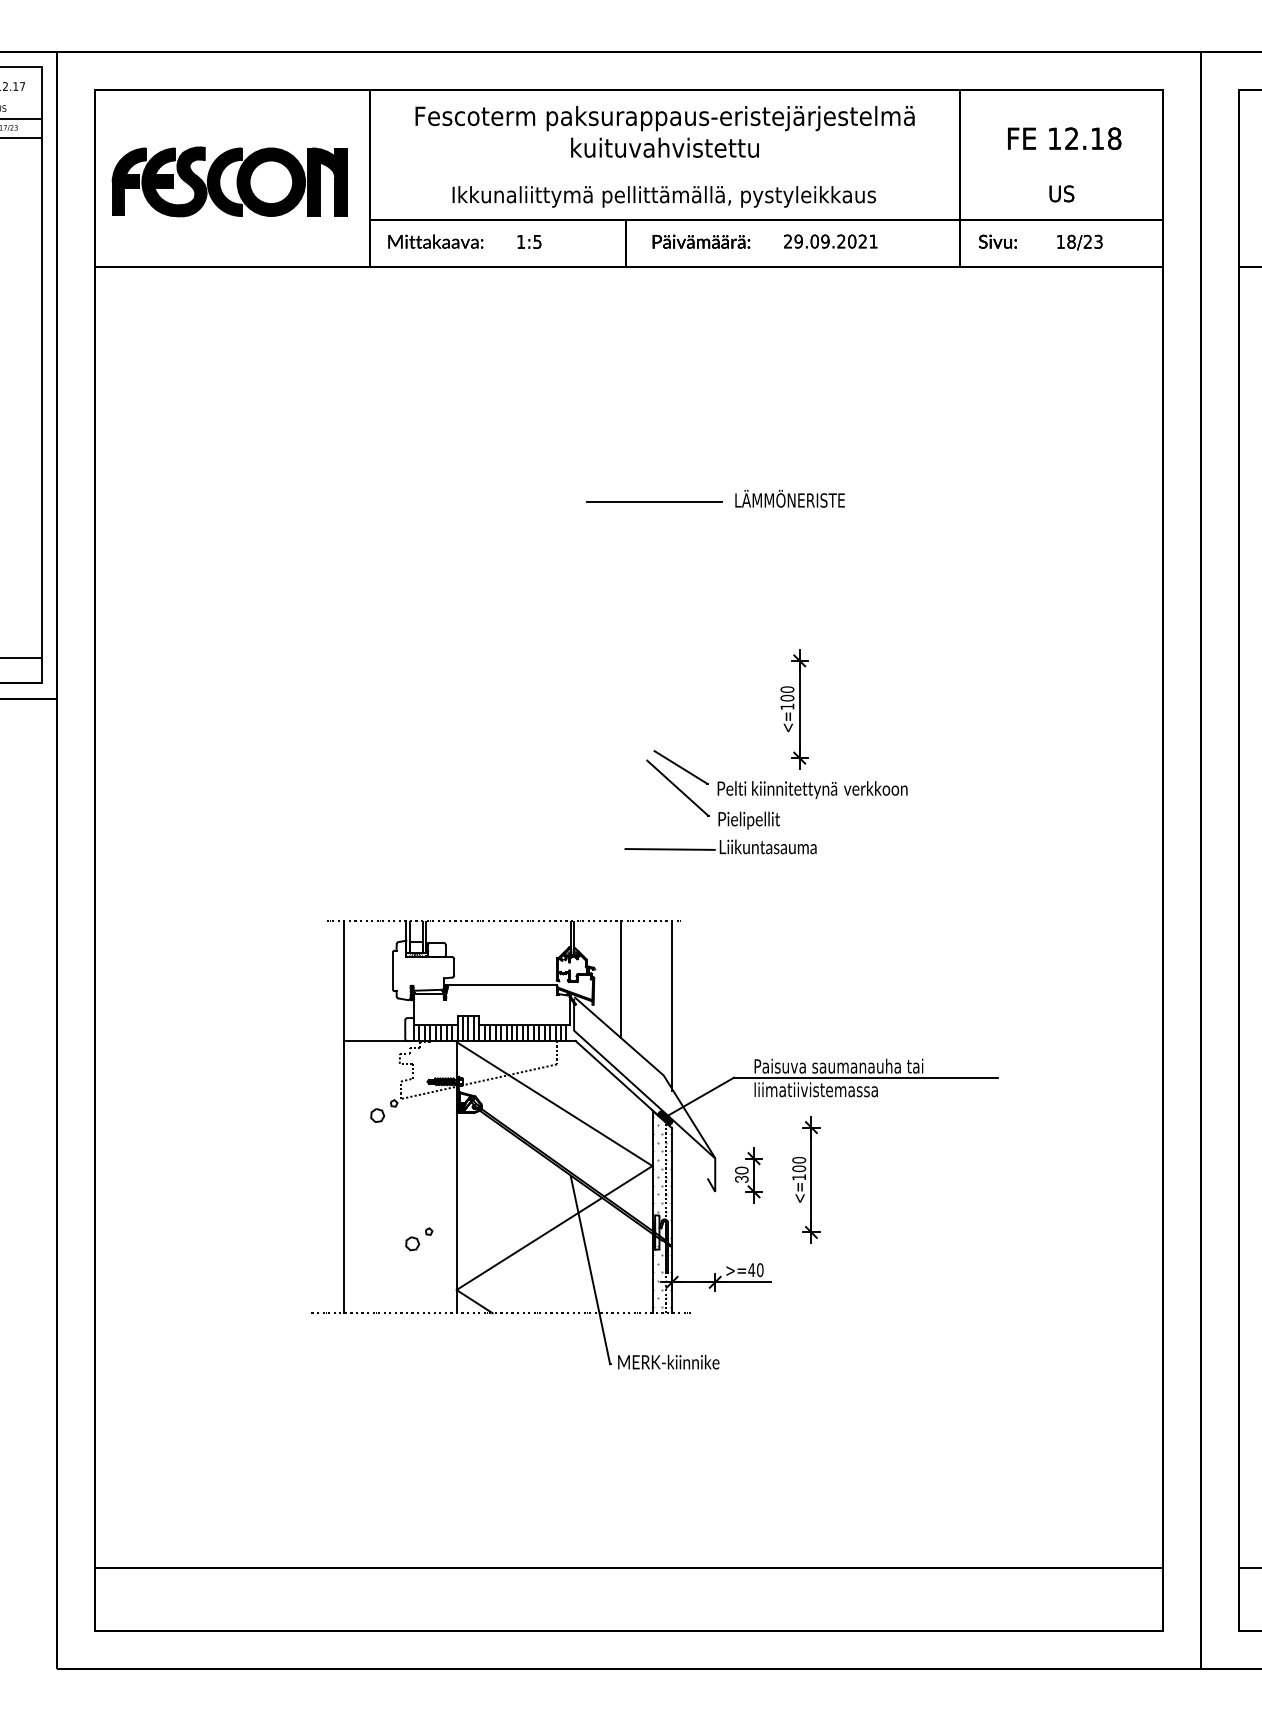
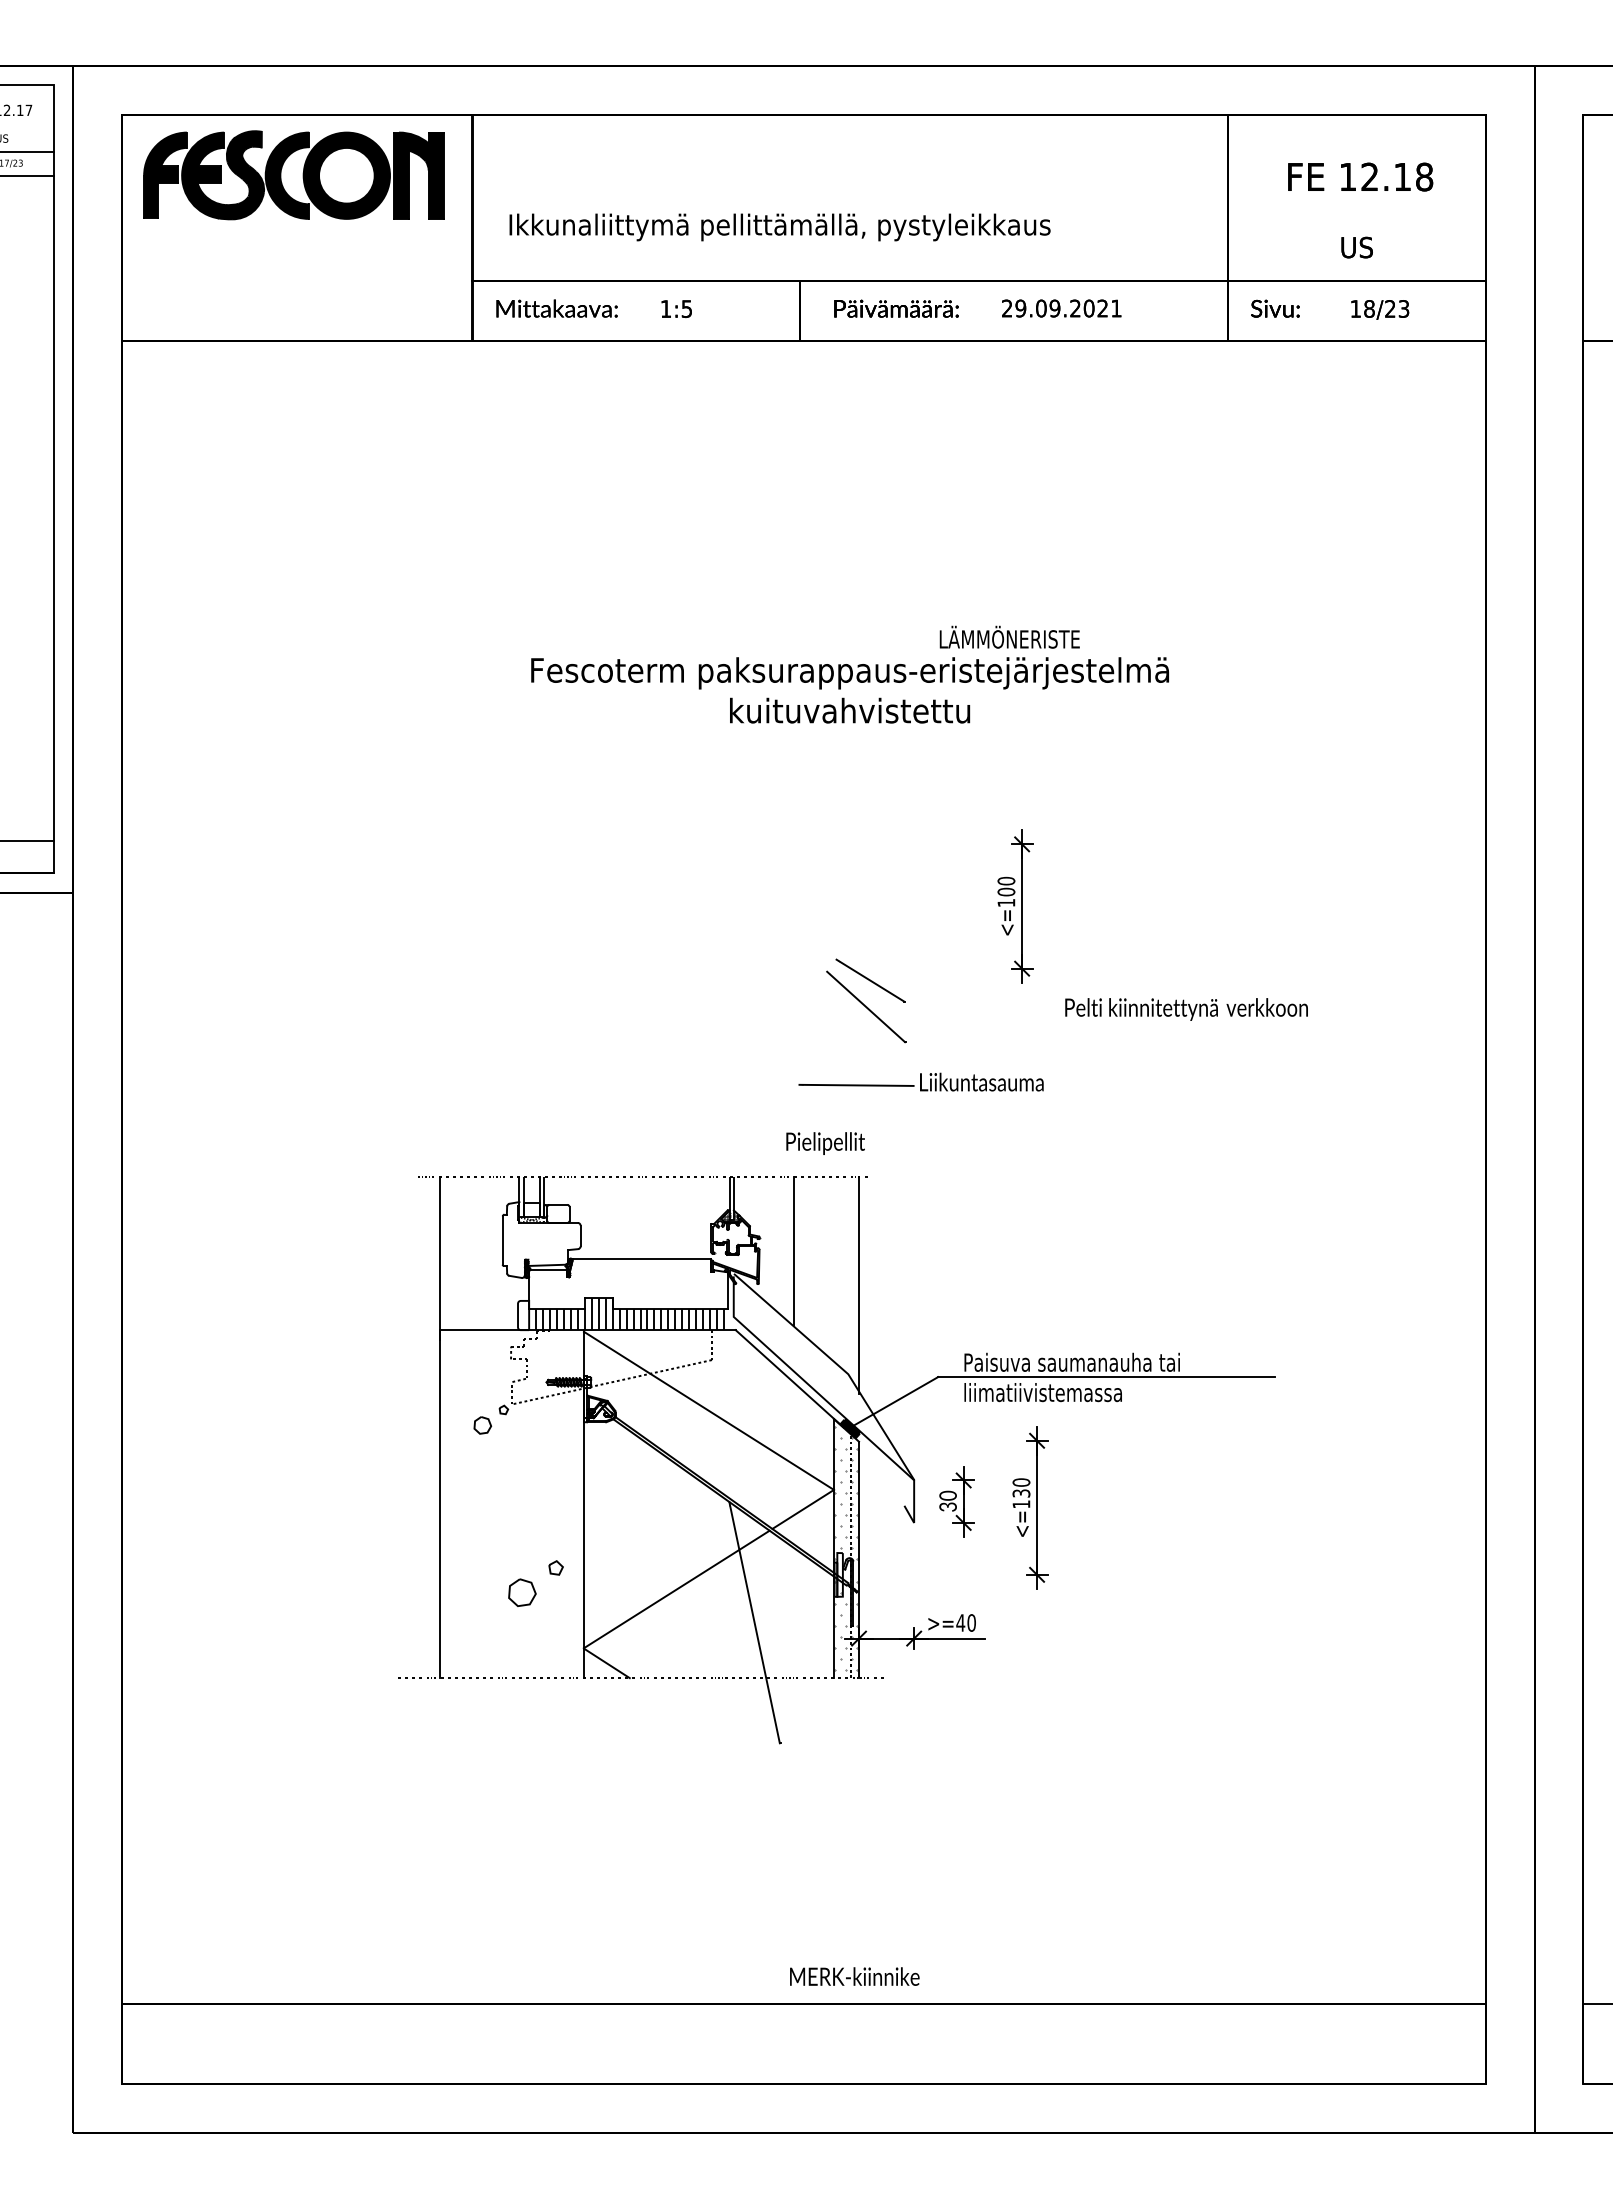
text: (664, 131) -> (849, 690), moved
part: (236, 182) -> (302, 175), moved
text: (663, 196) -> (779, 227), moved
line: (654, 502) -> (836, 641), removed
text: (812, 790) -> (1186, 1009), moved
text: (749, 820) -> (825, 1143), moved
text: (799, 1168) -> (1021, 1493), <=100 -> <=130
part: (418, 1239) -> (535, 1583), size x1.6
text: (668, 1362) -> (854, 1976), moved

